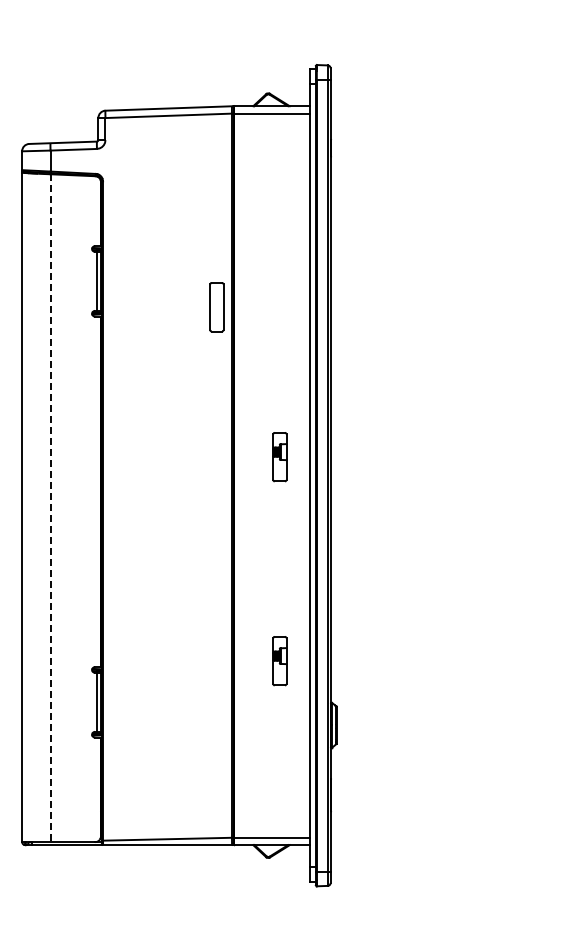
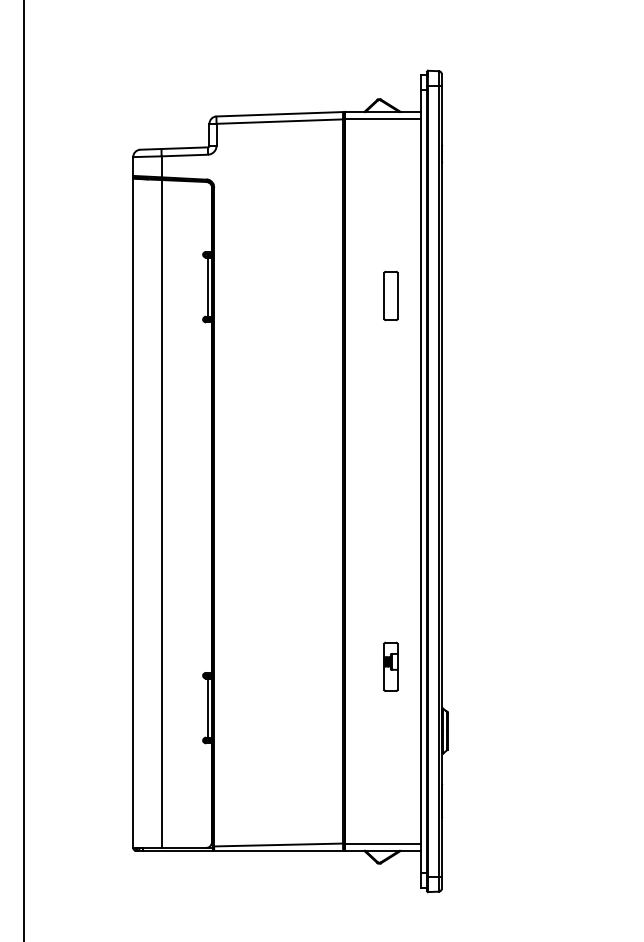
part: (216, 306) -> (390, 295), moved
part: (279, 456) -> (390, 462), removed
line: (50, 507) -> (161, 513), dashed -> solid

